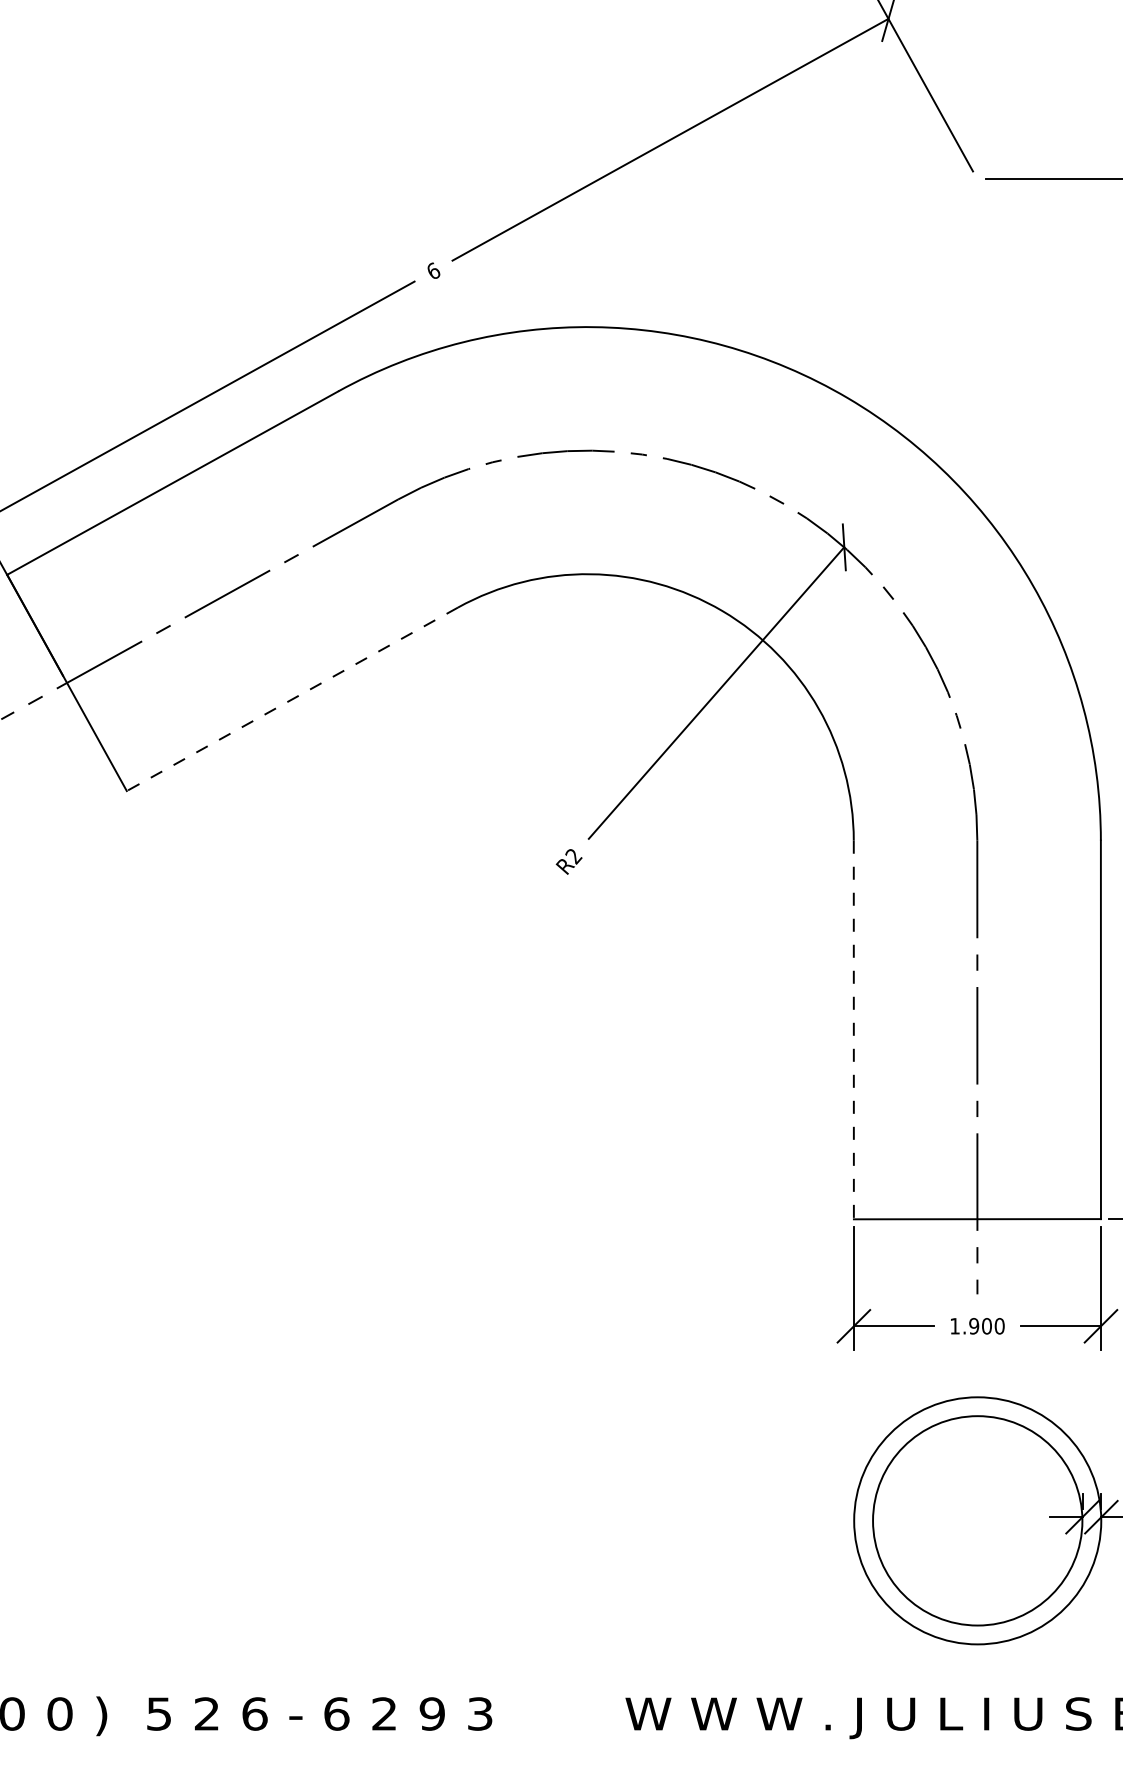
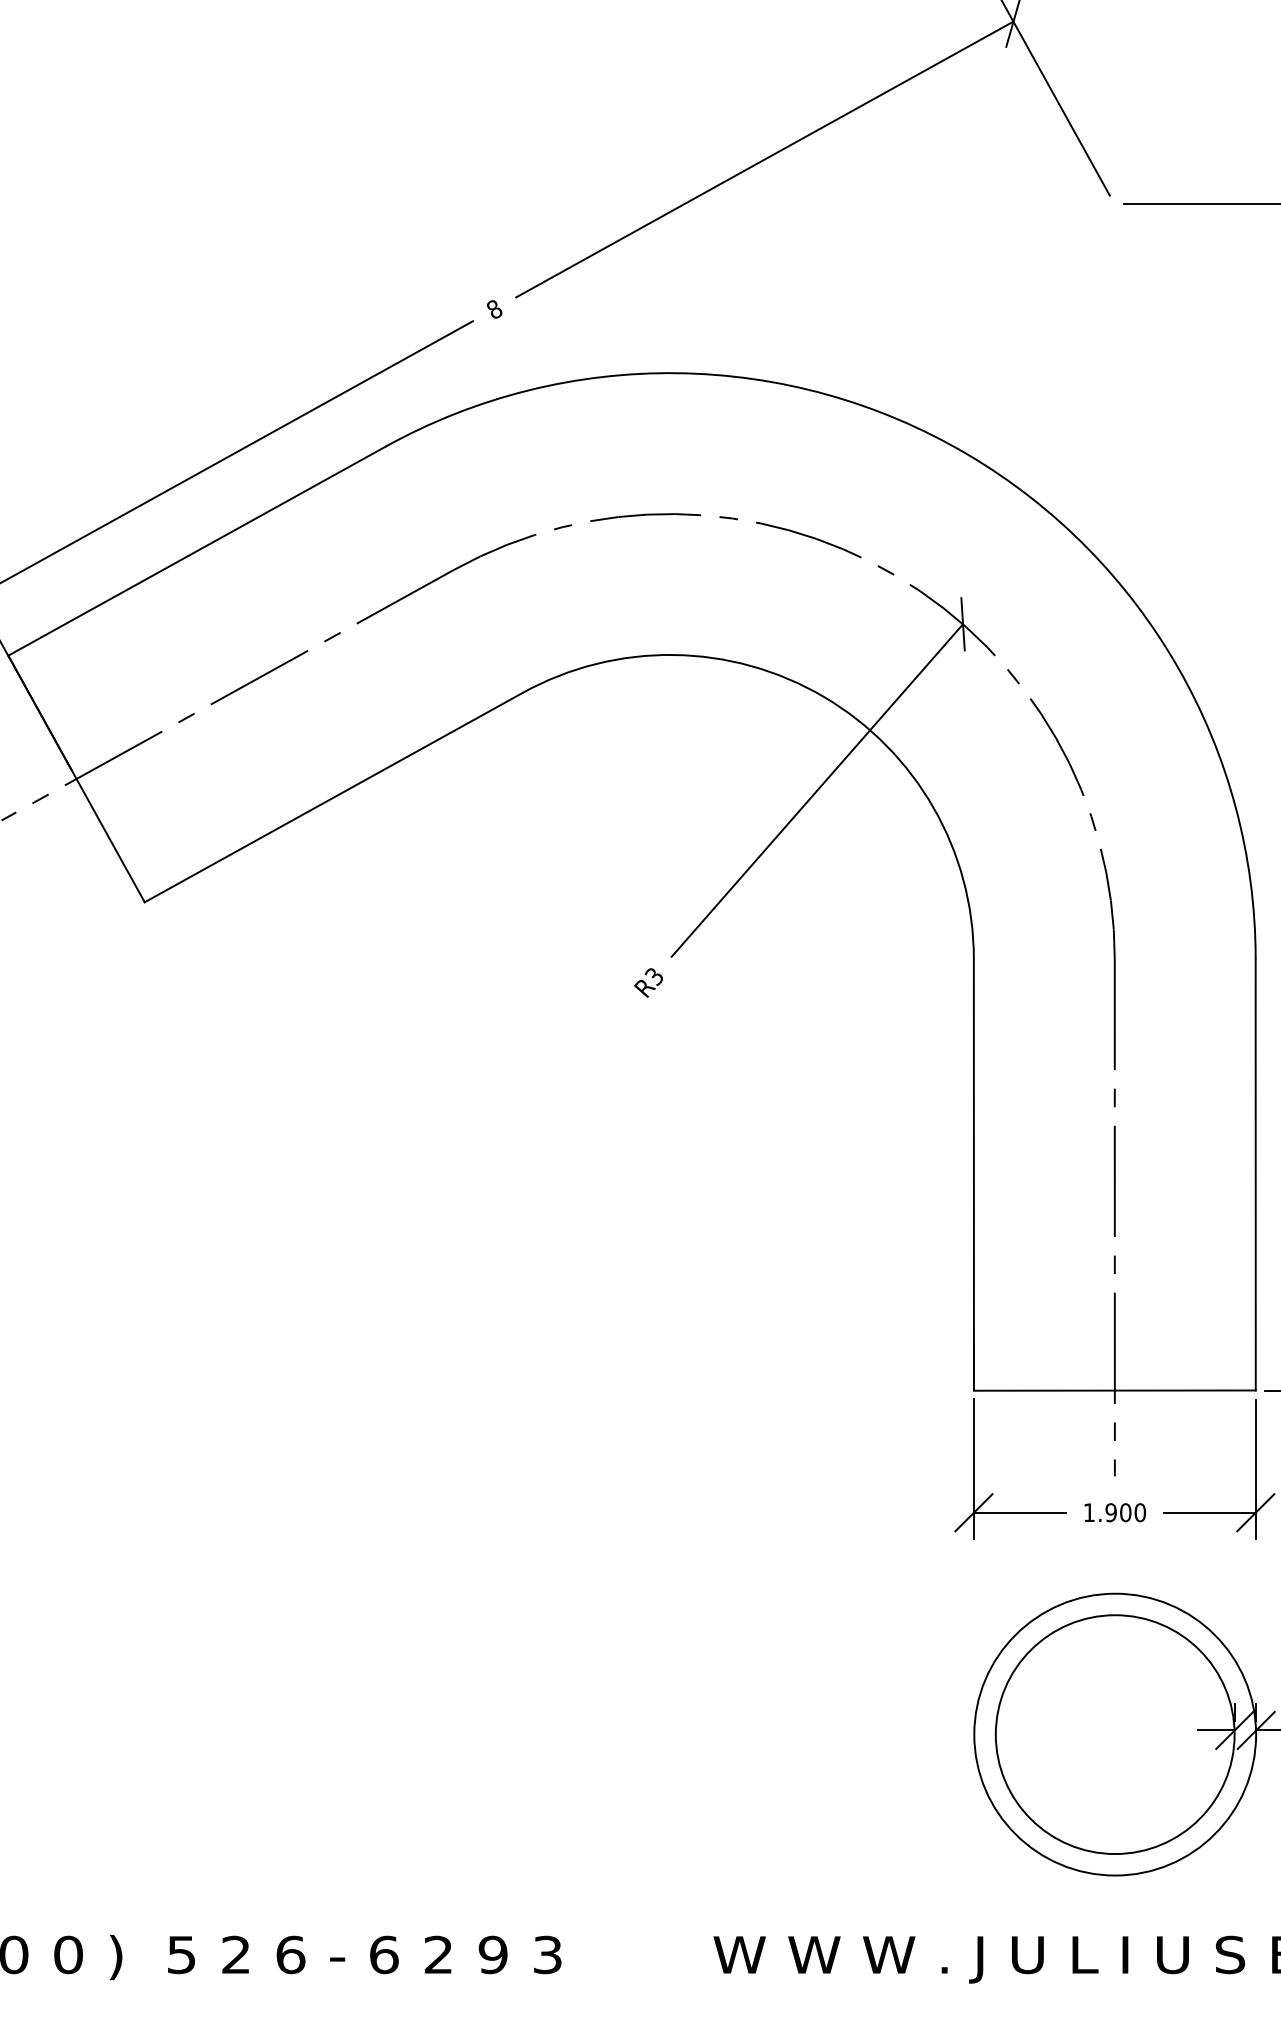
text: (433, 270) -> (494, 308), 6 -> 8
line: (292, 699) -> (333, 797), dashed -> solid
text: (573, 856) -> (654, 977), R2 -> R3
line: (853, 1029) -> (973, 1174), dashed -> solid

